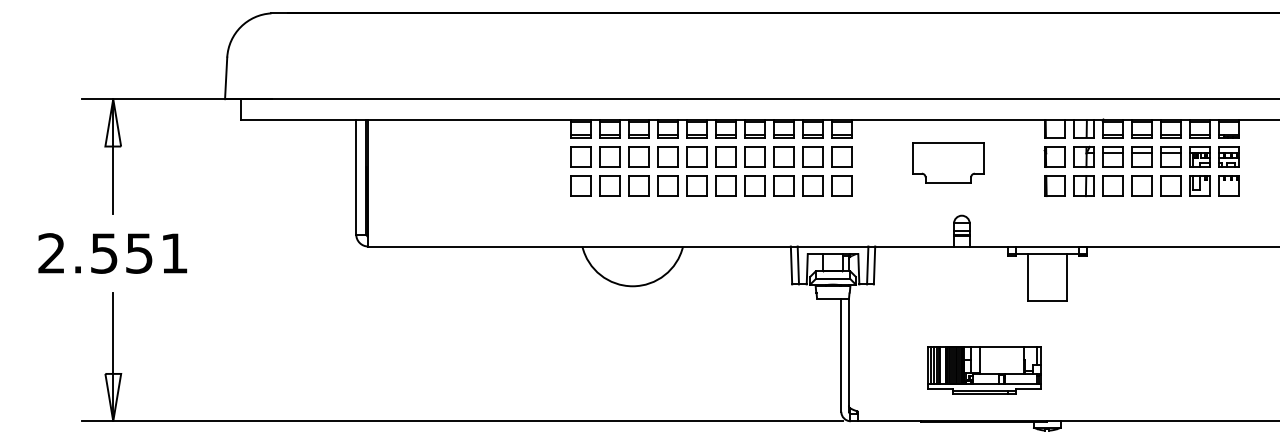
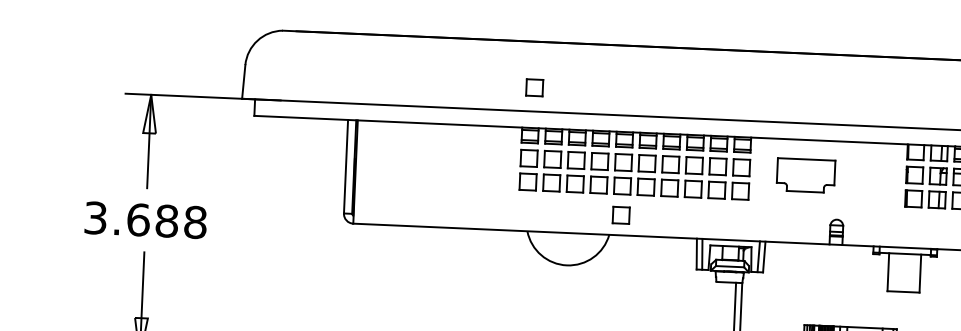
part: (583, 69) -> (534, 87), added
part: (948, 162) -> (806, 175), moved
part: (696, 221) -> (621, 214), added
text: (113, 253) -> (145, 220), 2.551 -> 3.688

